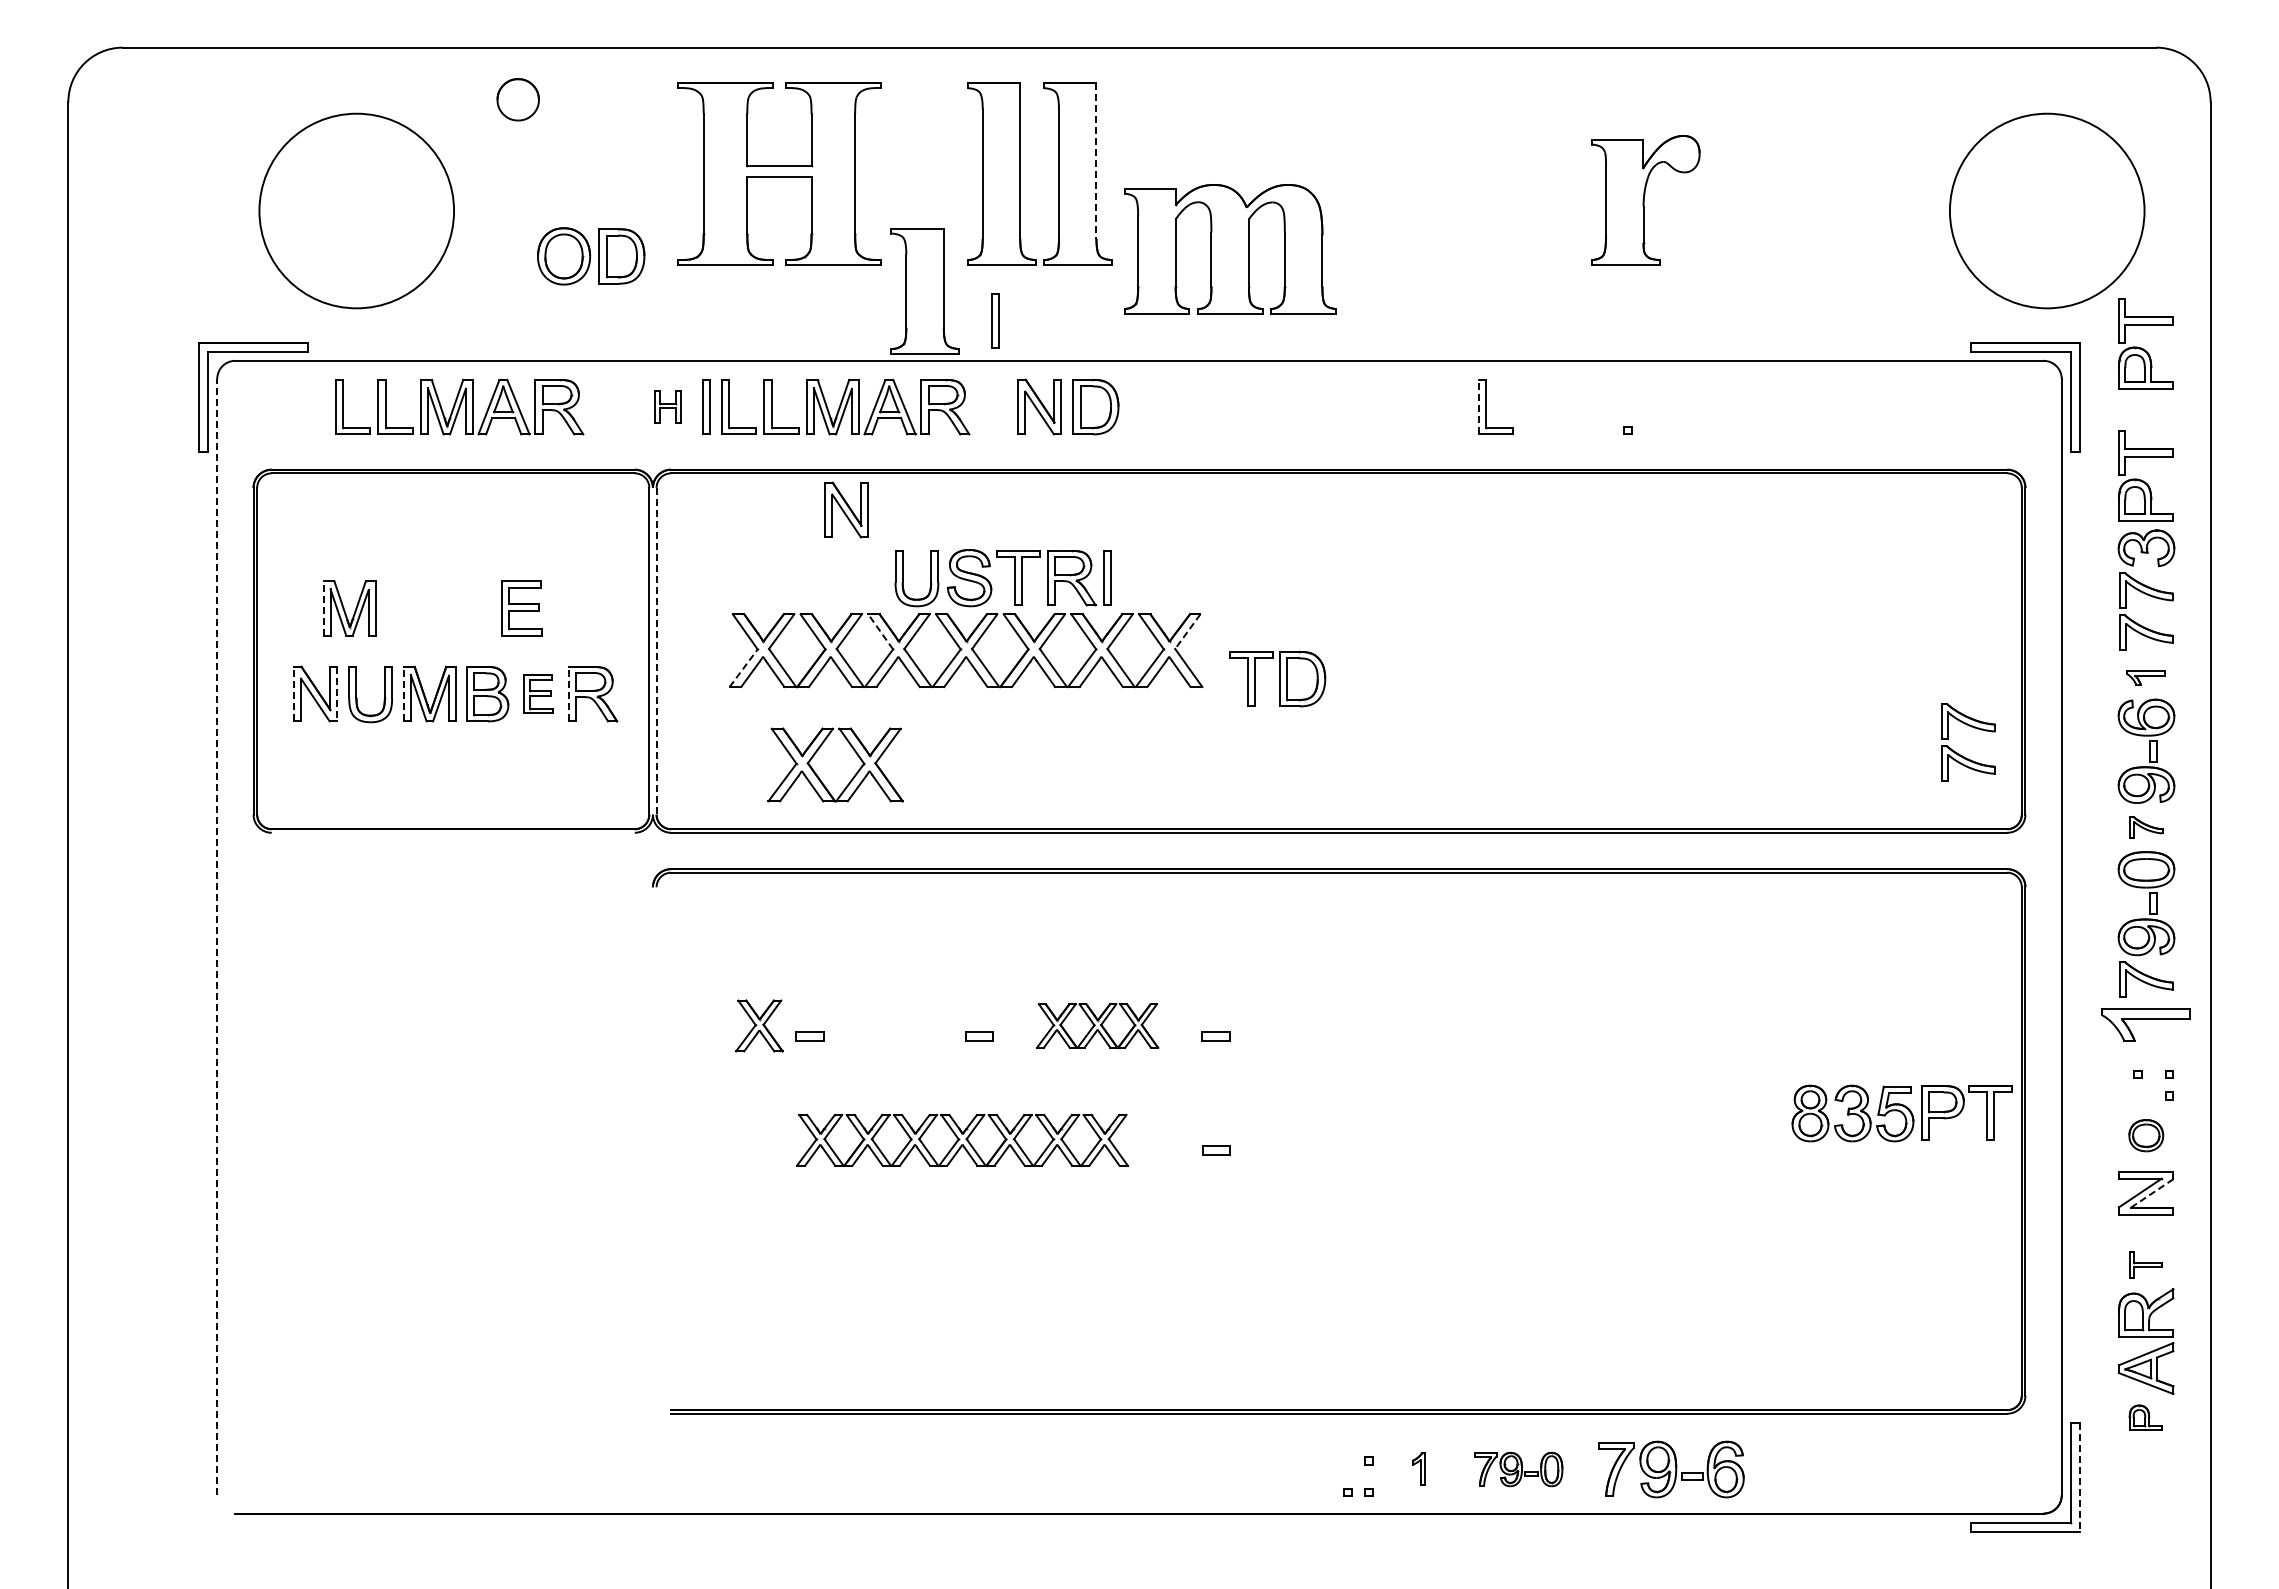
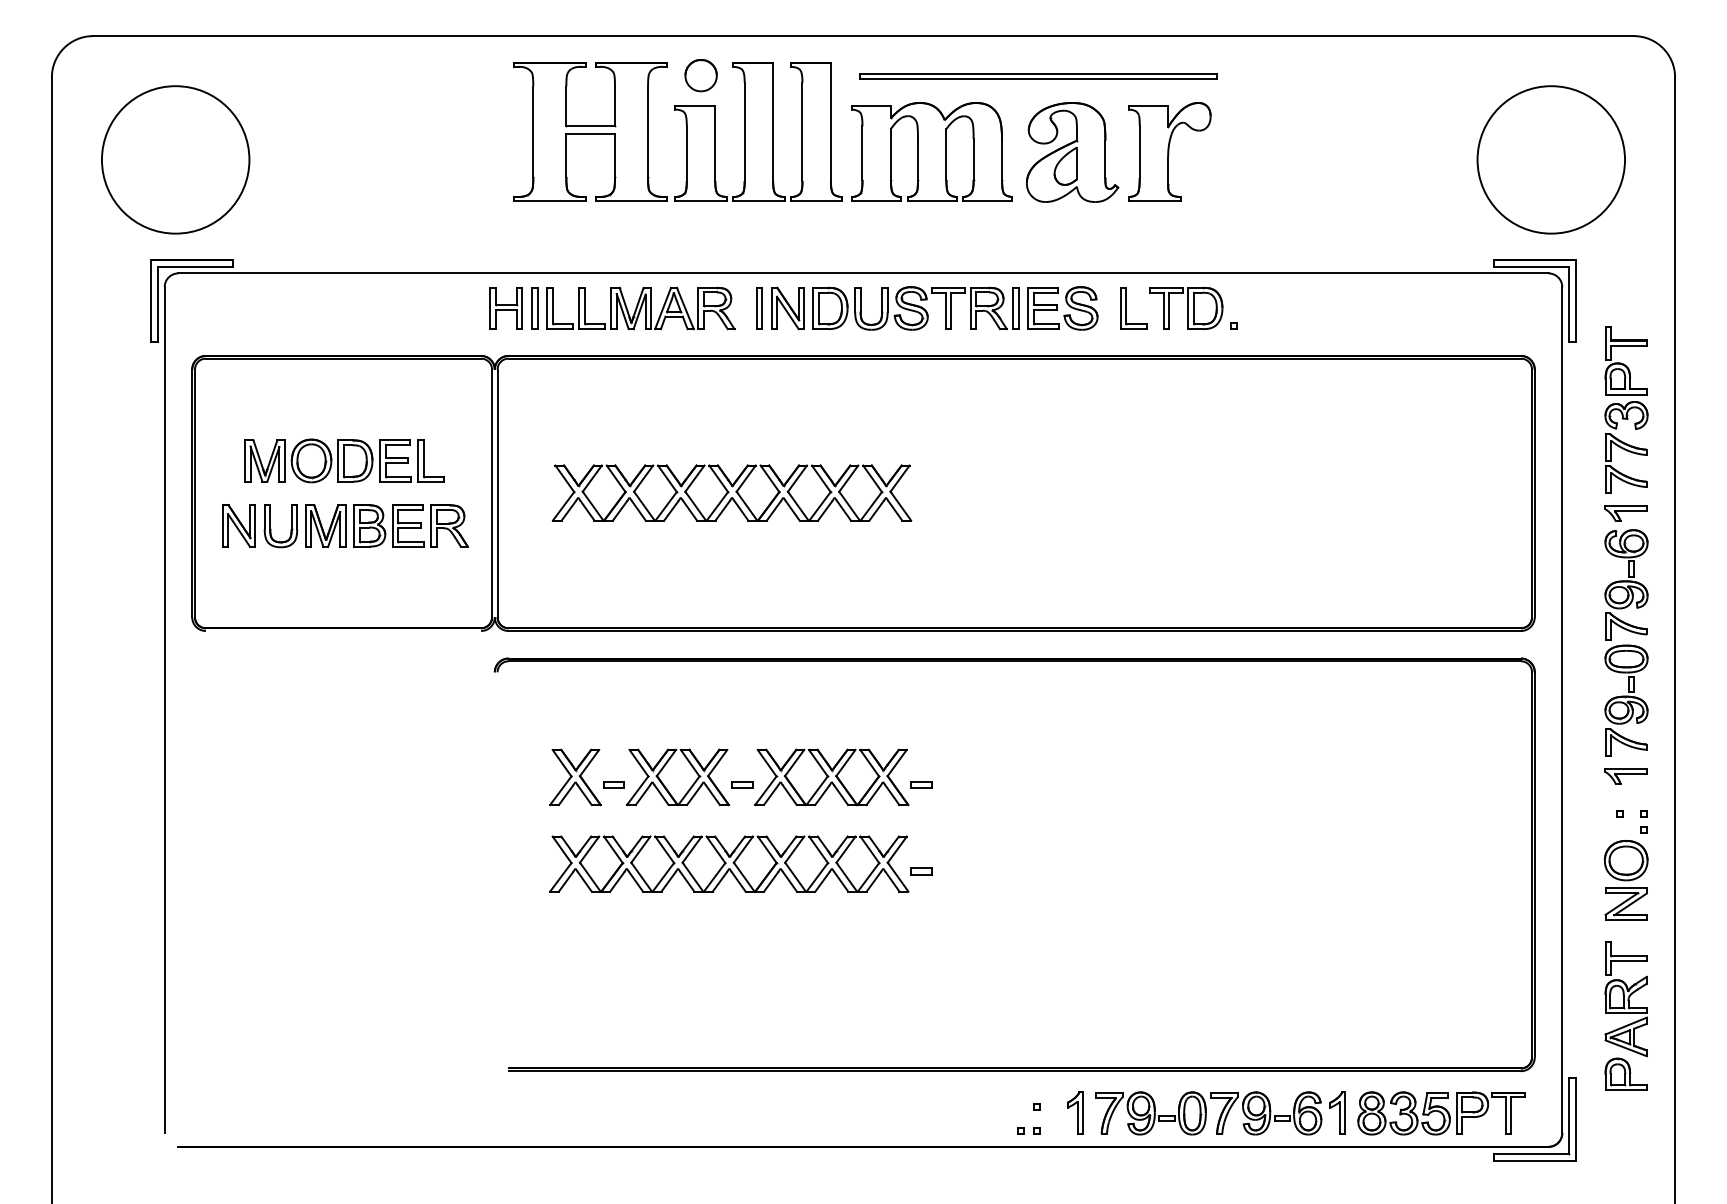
part: (517, 99) -> (700, 75), moved
part: (1370, 100) -> (1038, 76), added
line: (1096, 161) -> (830, 122), dashed -> solid
part: (1645, 200) -> (1169, 151), moved
part: (1415, 201) -> (1072, 152), added
part: (356, 210) -> (175, 159), moved
part: (1230, 249) -> (932, 151), moved
part: (591, 256) -> (332, 461), moved
part: (924, 291) -> (700, 153), moved
part: (995, 320) -> (759, 308), moved
part: (2145, 343) -> (1625, 260), removed
part: (459, 406) -> (348, 308), removed
part: (667, 406) -> (505, 308), size x1.67
line: (1479, 406) -> (1121, 308), dashed -> solid
part: (1394, 407) -> (1056, 308), added
part: (846, 509) -> (641, 386), removed
part: (1014, 578) -> (945, 308), moved
line: (323, 607) -> (245, 460), dashed -> solid
part: (559, 608) -> (424, 461), added
line: (880, 631) -> (667, 478), dashed -> solid
line: (1187, 632) -> (899, 479), dashed -> solid
line: (656, 651) -> (497, 493), dashed -> solid
line: (743, 667) -> (563, 505), dashed -> solid
part: (2145, 677) -> (1625, 513), size x1.43
part: (1277, 679) -> (1186, 308), moved
line: (294, 693) -> (223, 525), dashed -> solid
line: (403, 693) -> (305, 525), dashed -> solid
part: (538, 693) -> (408, 525), size x1.43
line: (569, 693) -> (431, 525), dashed -> solid
line: (337, 694) -> (255, 526), dashed -> solid
part: (1962, 755) -> (1487, 572), removed
part: (817, 774) -> (664, 784), moved
part: (2146, 827) -> (1626, 627), size x1.67
line: (217, 936) -> (164, 709), dashed -> solid
part: (2145, 1024) -> (1625, 776), size x0.62
part: (759, 1025) -> (575, 777), size x1.43
part: (1097, 1025) -> (831, 777), size x1.67
part: (1901, 1113) -> (1440, 1113), moved
part: (2146, 1135) -> (1626, 860), size x1.67
part: (962, 1140) -> (729, 864), size x1.43
line: (2152, 1193) -> (1631, 904), dashed -> solid
part: (2145, 1264) -> (1625, 958), size x1.67
part: (2145, 1417) -> (1625, 1074), size x1.67
part: (1418, 1468) -> (1074, 1112), size x1.67
part: (1765, 1468) -> (1337, 1112), added
part: (1518, 1469) -> (1150, 1113), size x1.67
line: (2079, 1477) -> (1575, 1119), dashed -> solid

